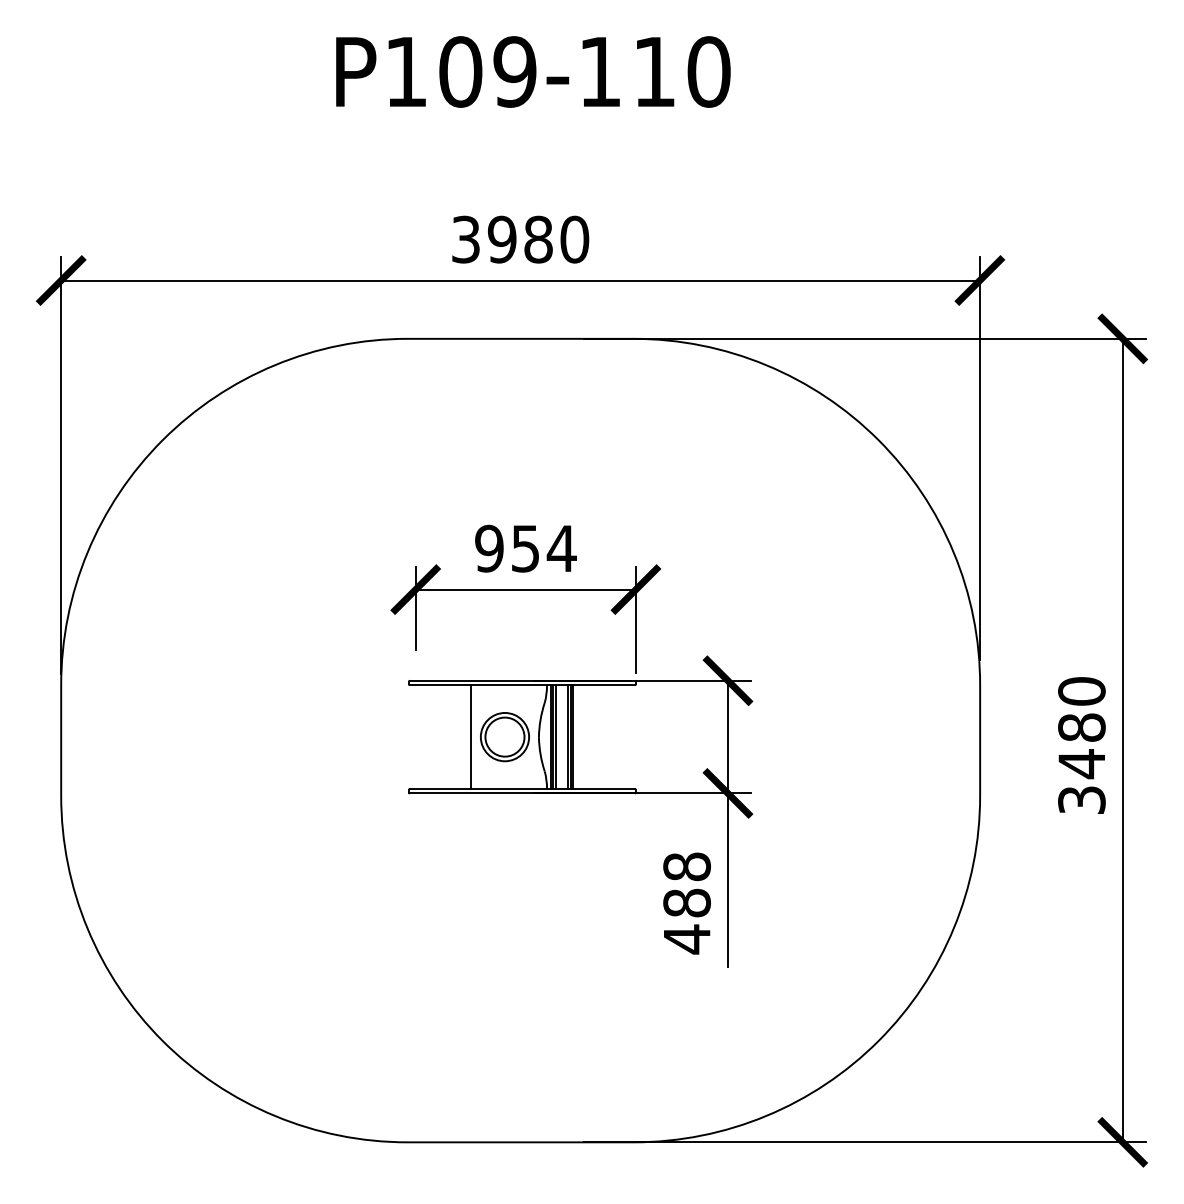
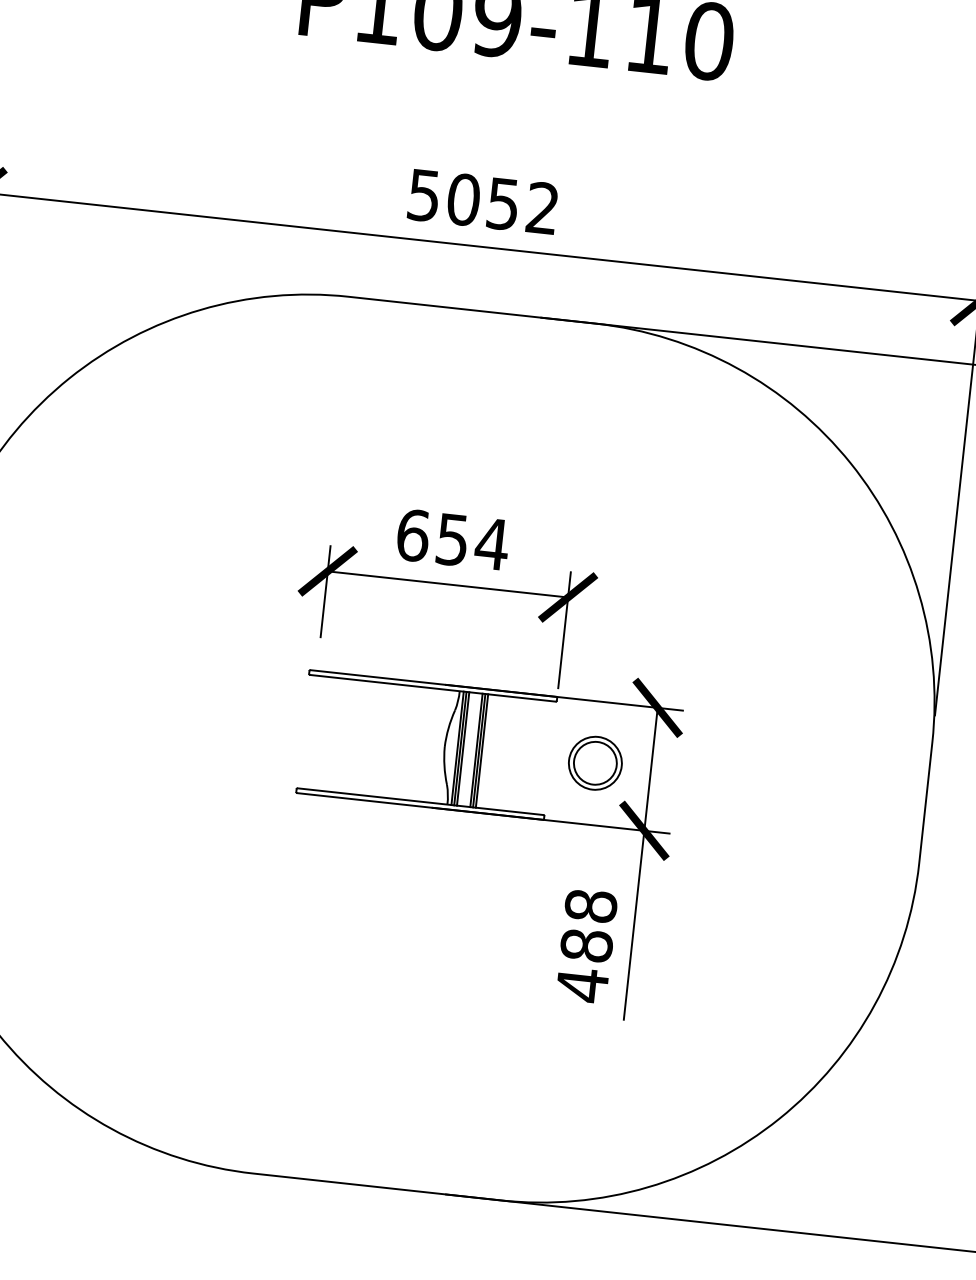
text: (520, 239) -> (483, 201), 3980 -> 5052
text: (489, 548) -> (413, 535), 954 -> 654
line: (470, 737) -> (370, 739), removed
part: (504, 737) -> (594, 763), moved

